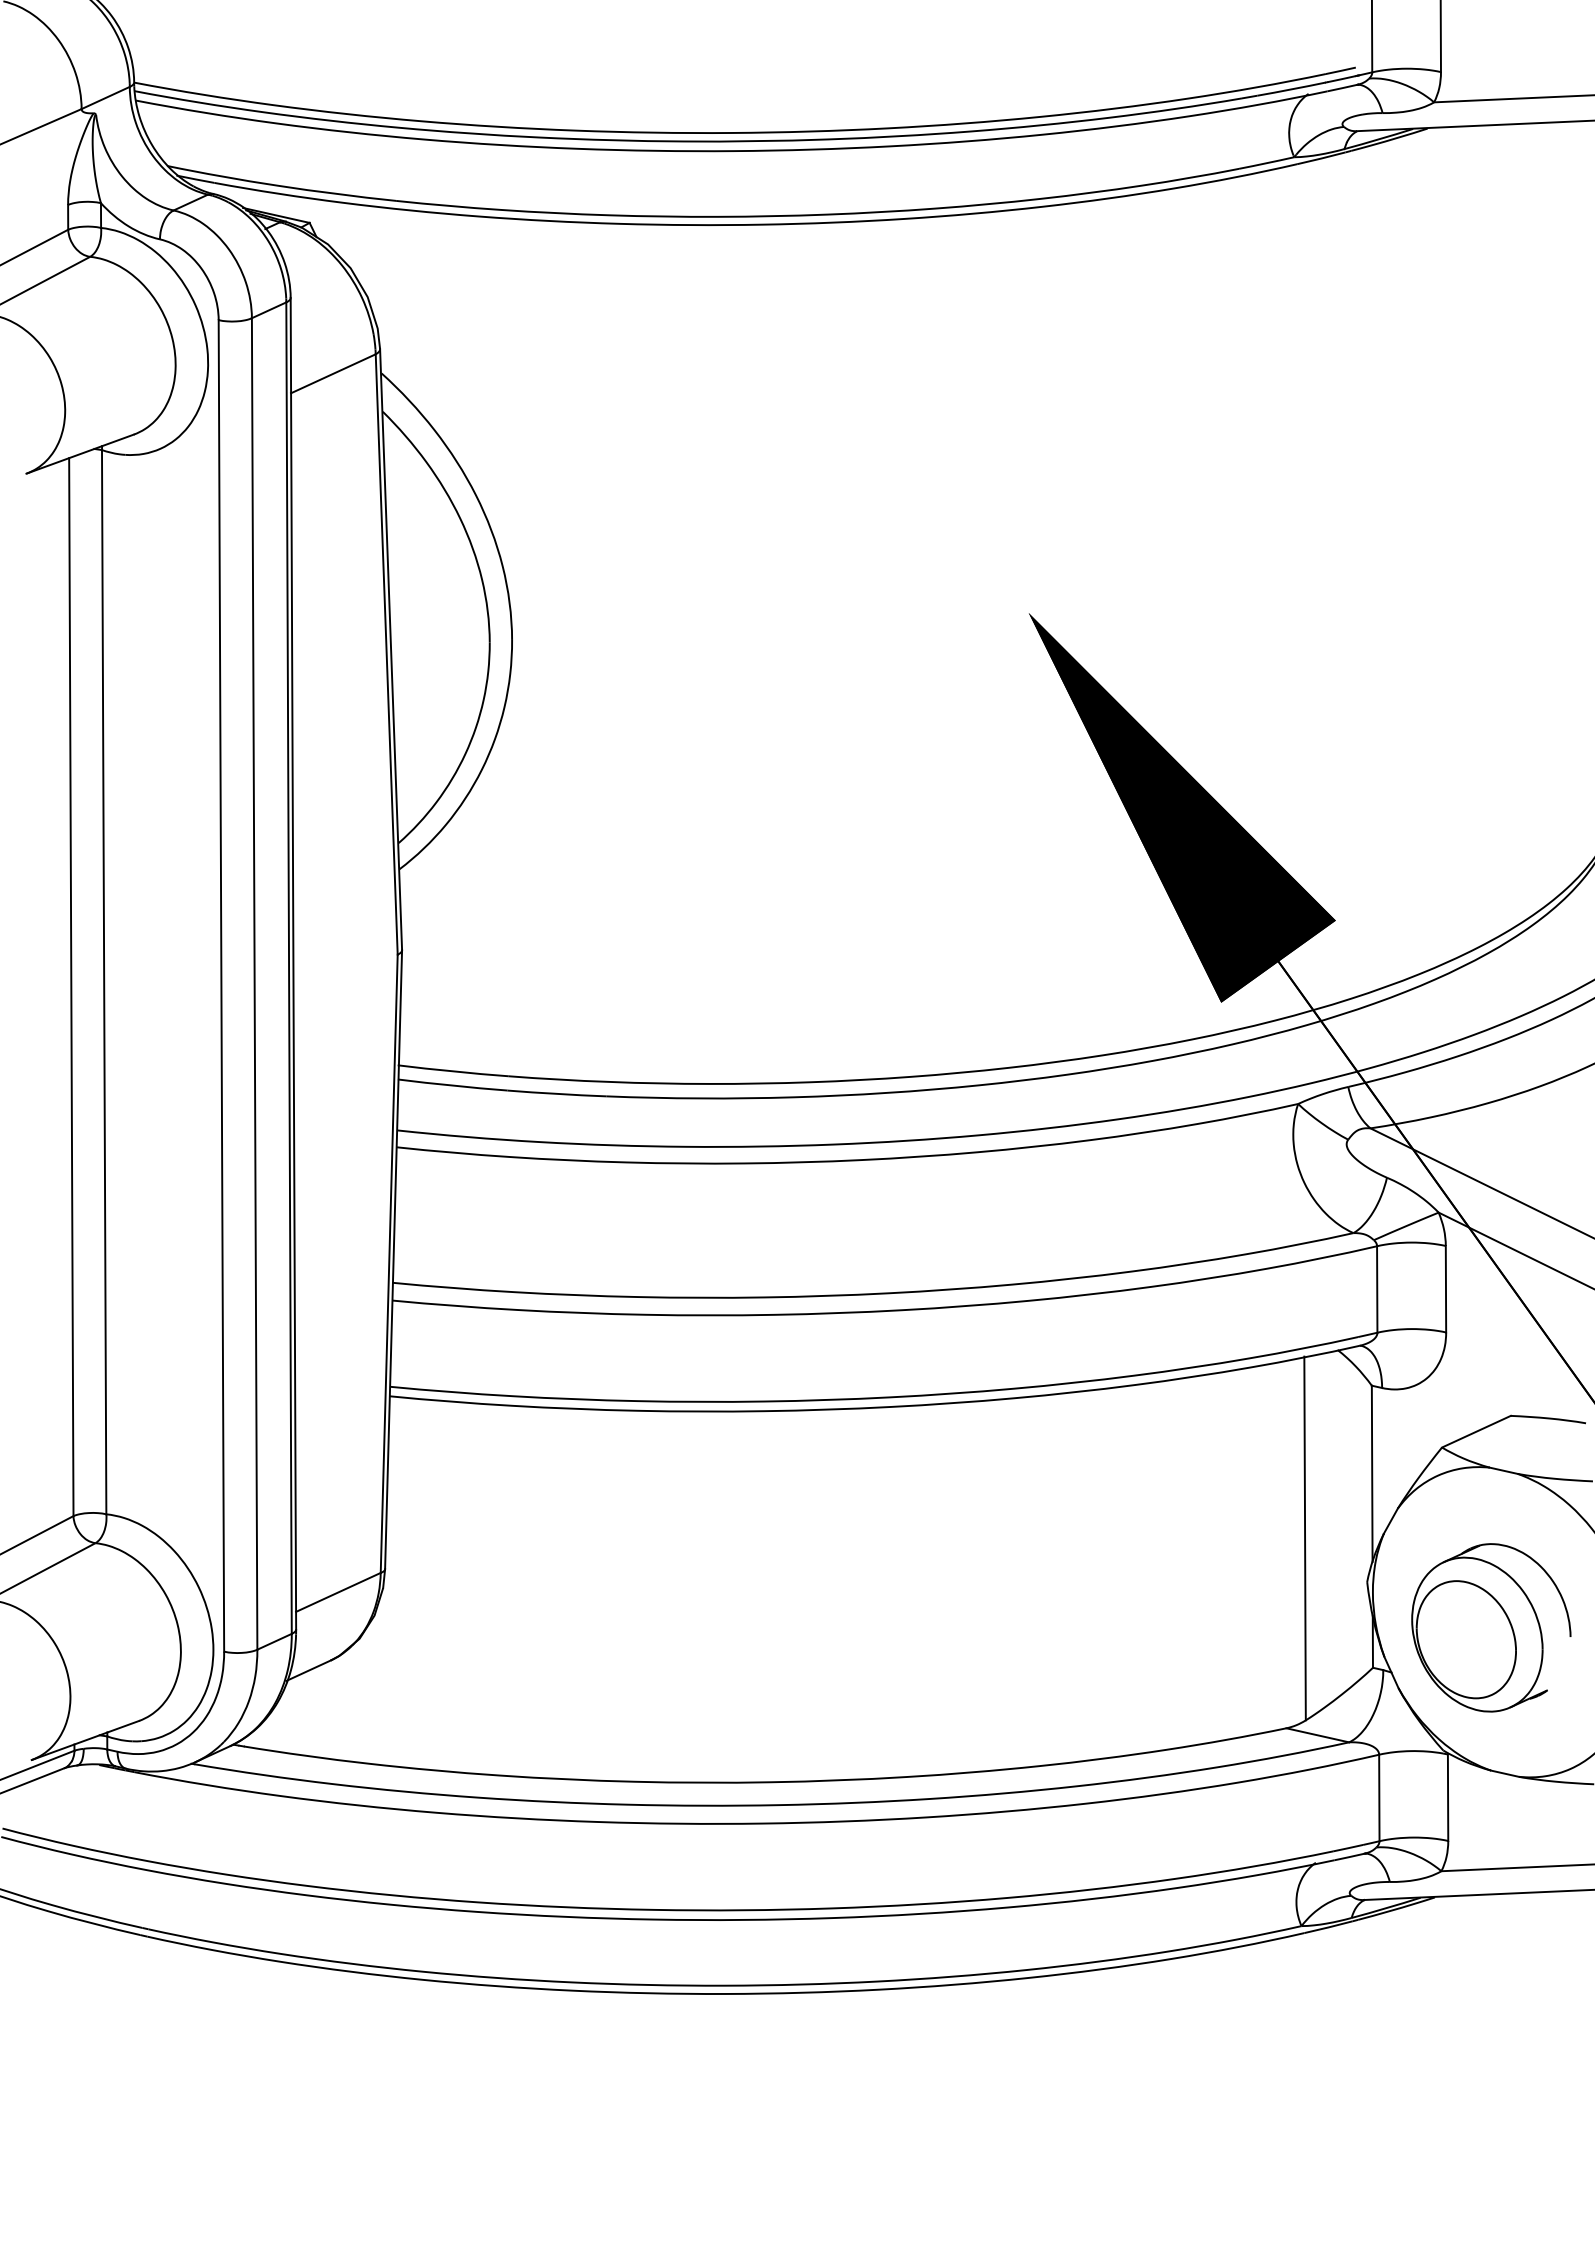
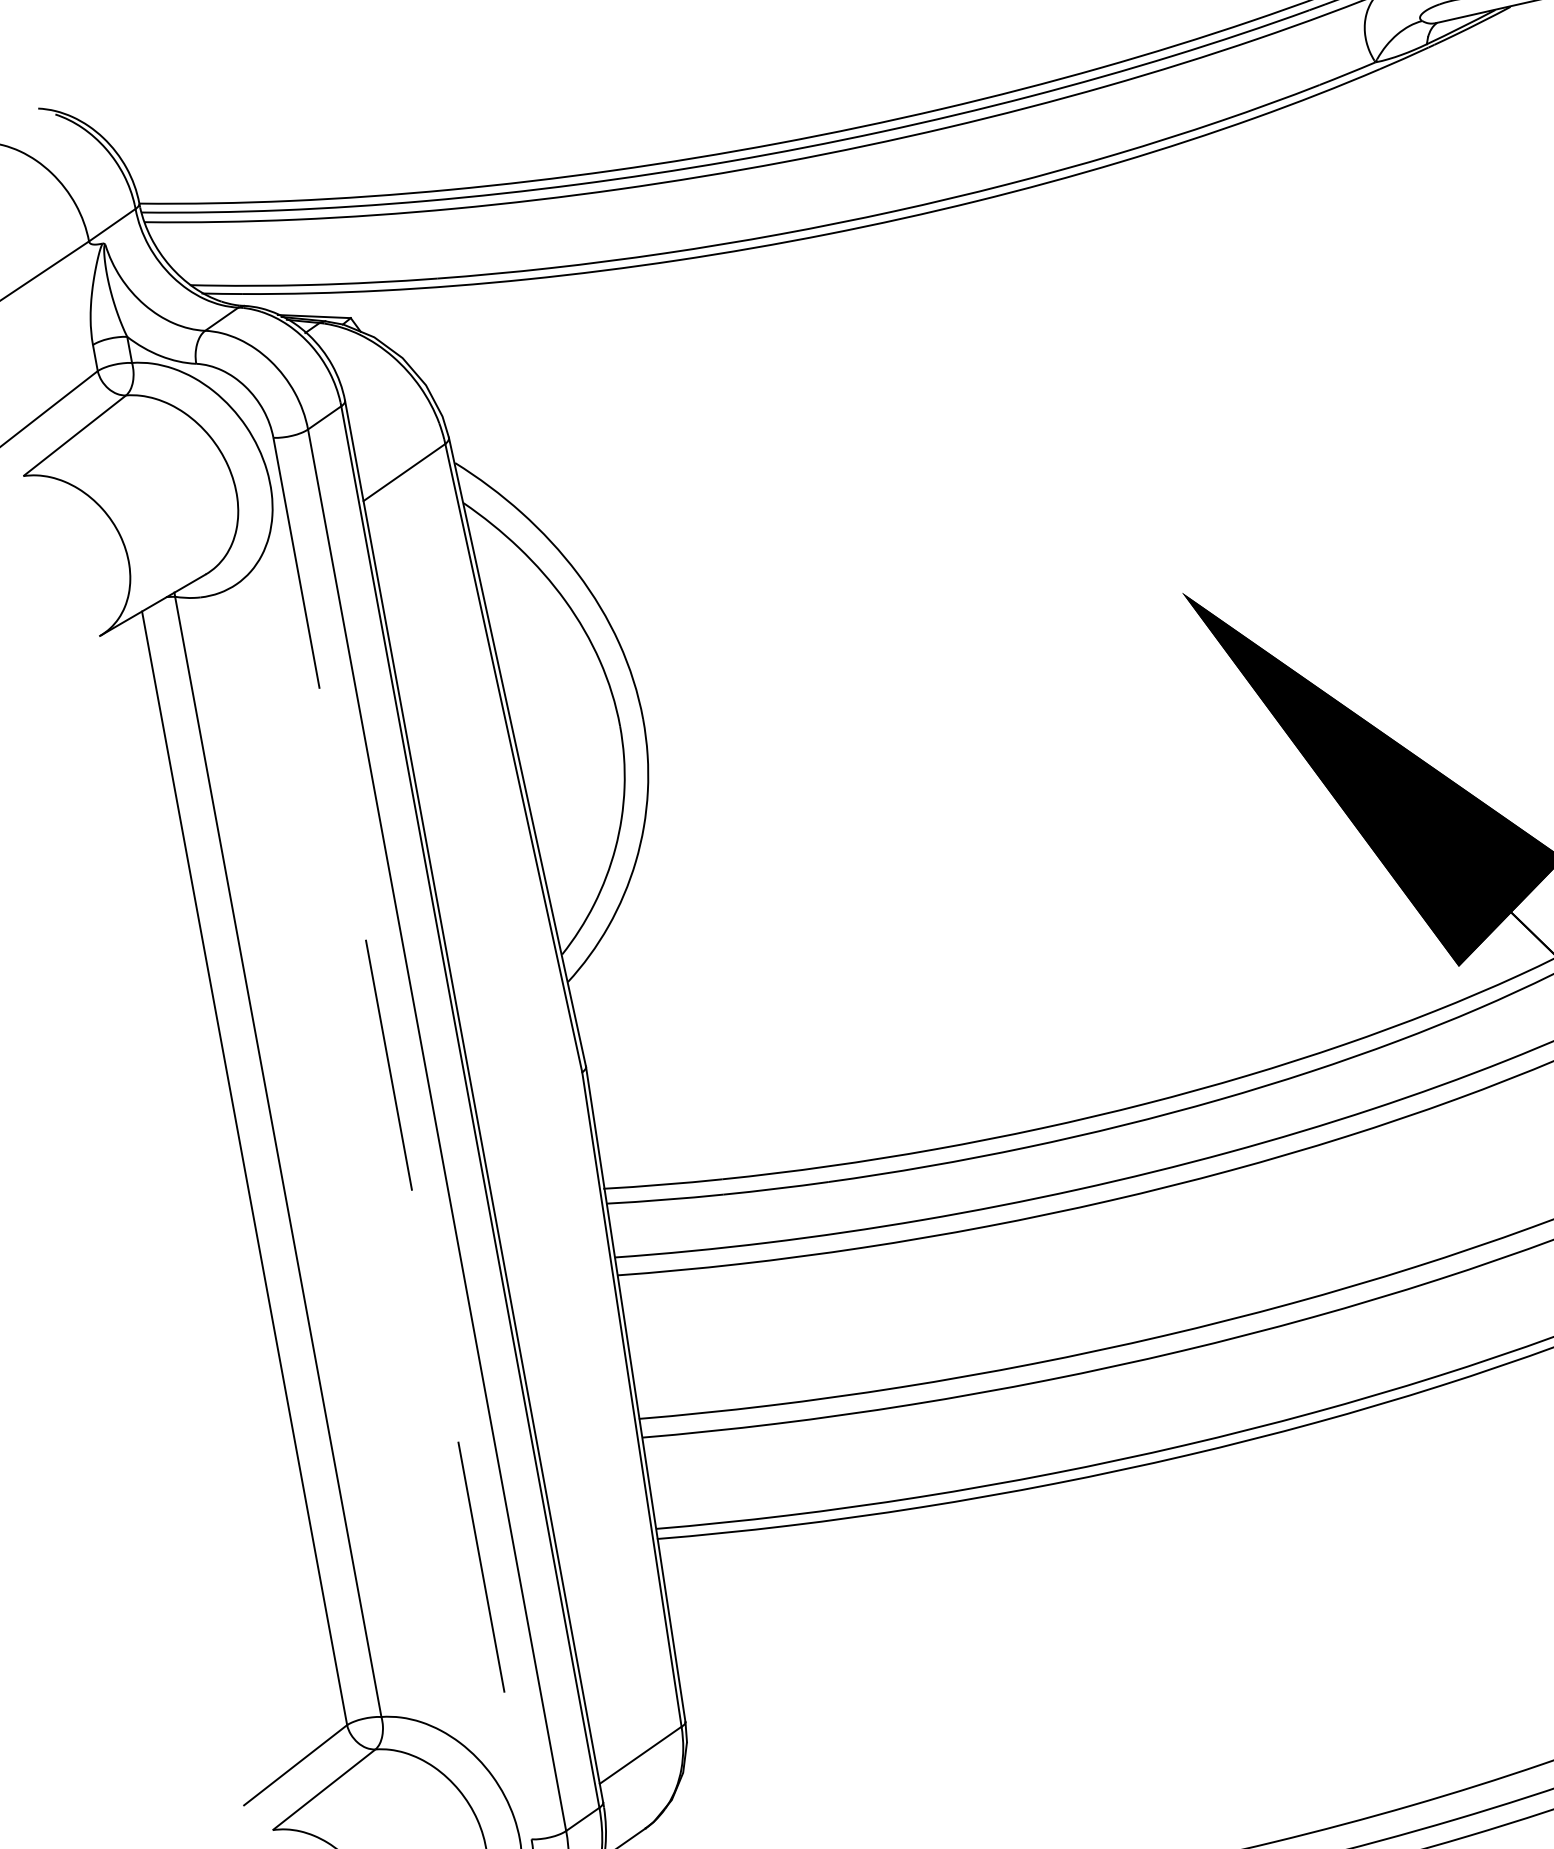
line: (221, 985) -> (402, 1138), solid -> dashed

